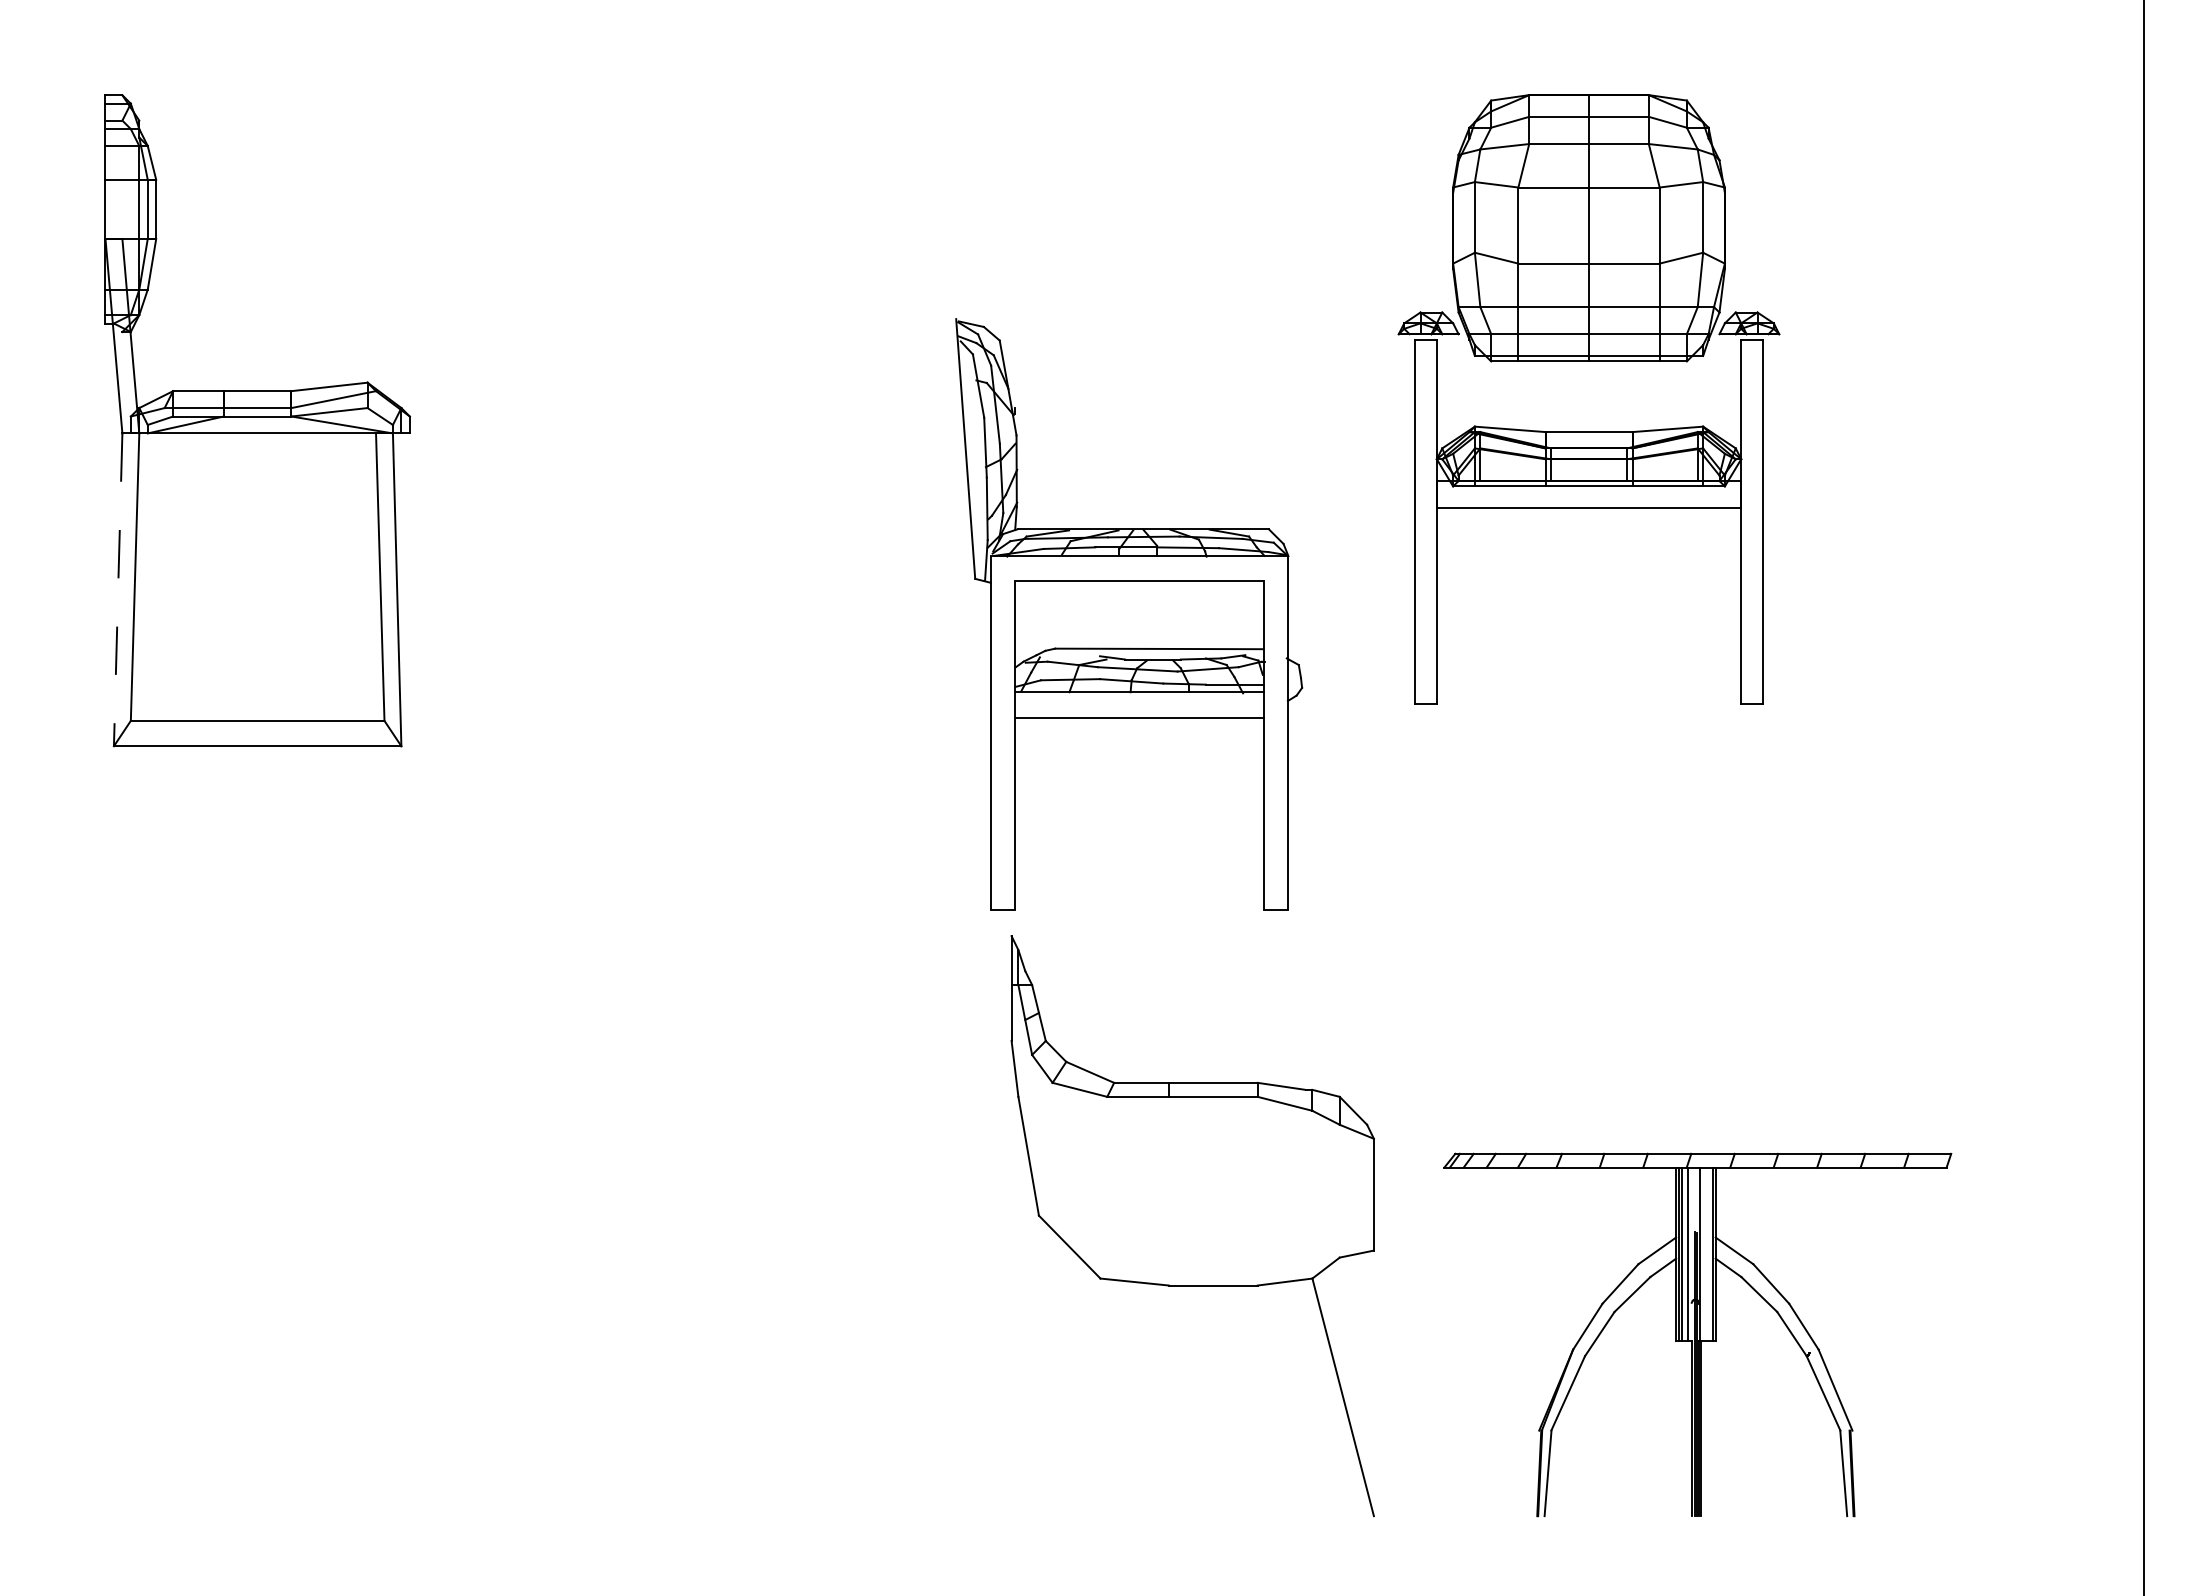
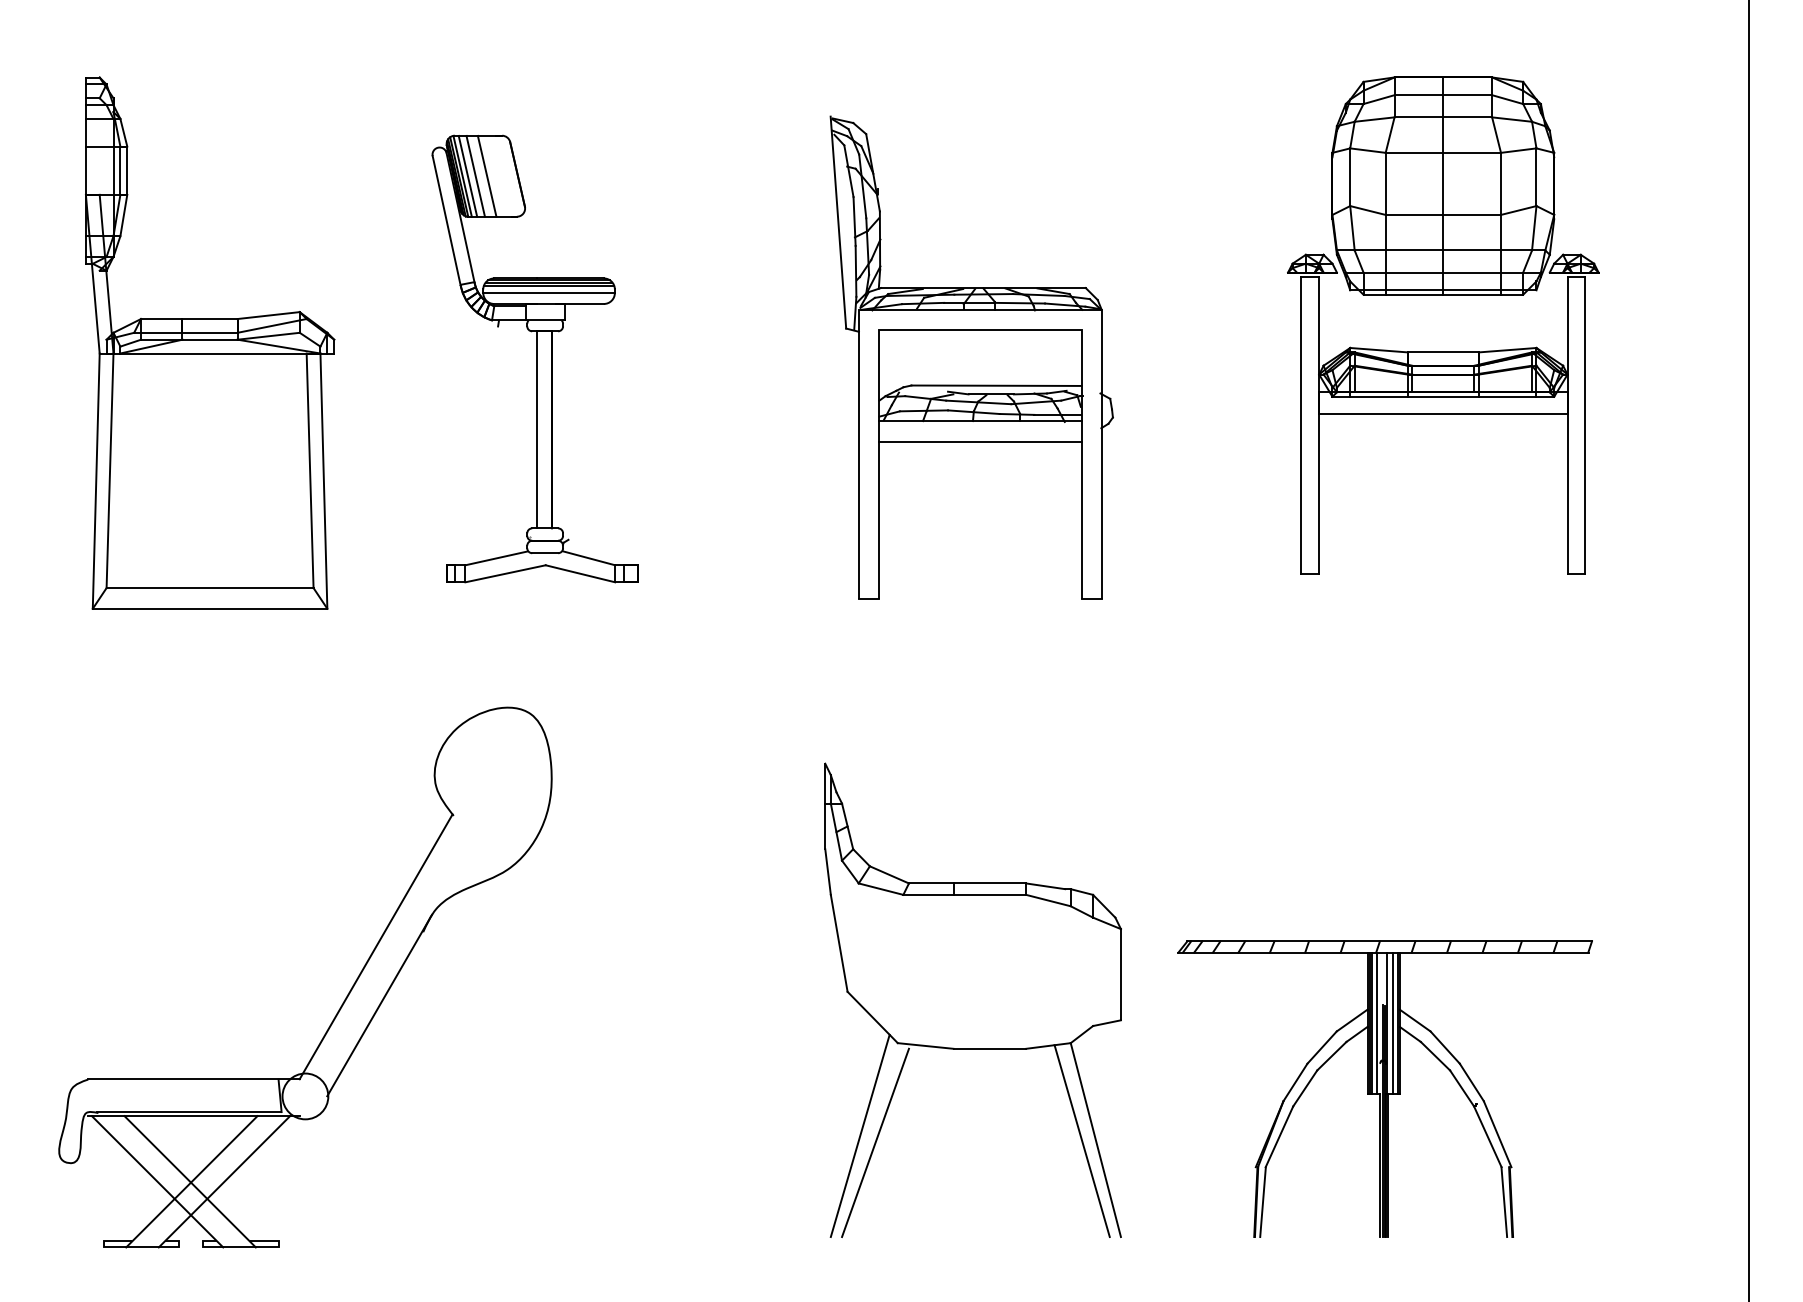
part: (1588, 431) -> (1442, 351), moved
part: (655, 439) -> (534, 358), added
line: (118, 590) -> (96, 481), dashed -> solid
part: (1129, 614) -> (972, 357), moved
part: (424, 1221) -> (346, 996), added
line: (1707, 1254) -> (1393, 1023), added
line: (1054, 1392) -> (860, 1136), added
line: (1326, 1398) -> (1082, 1141), added
line: (1073, 1400) -> (875, 1142), added

